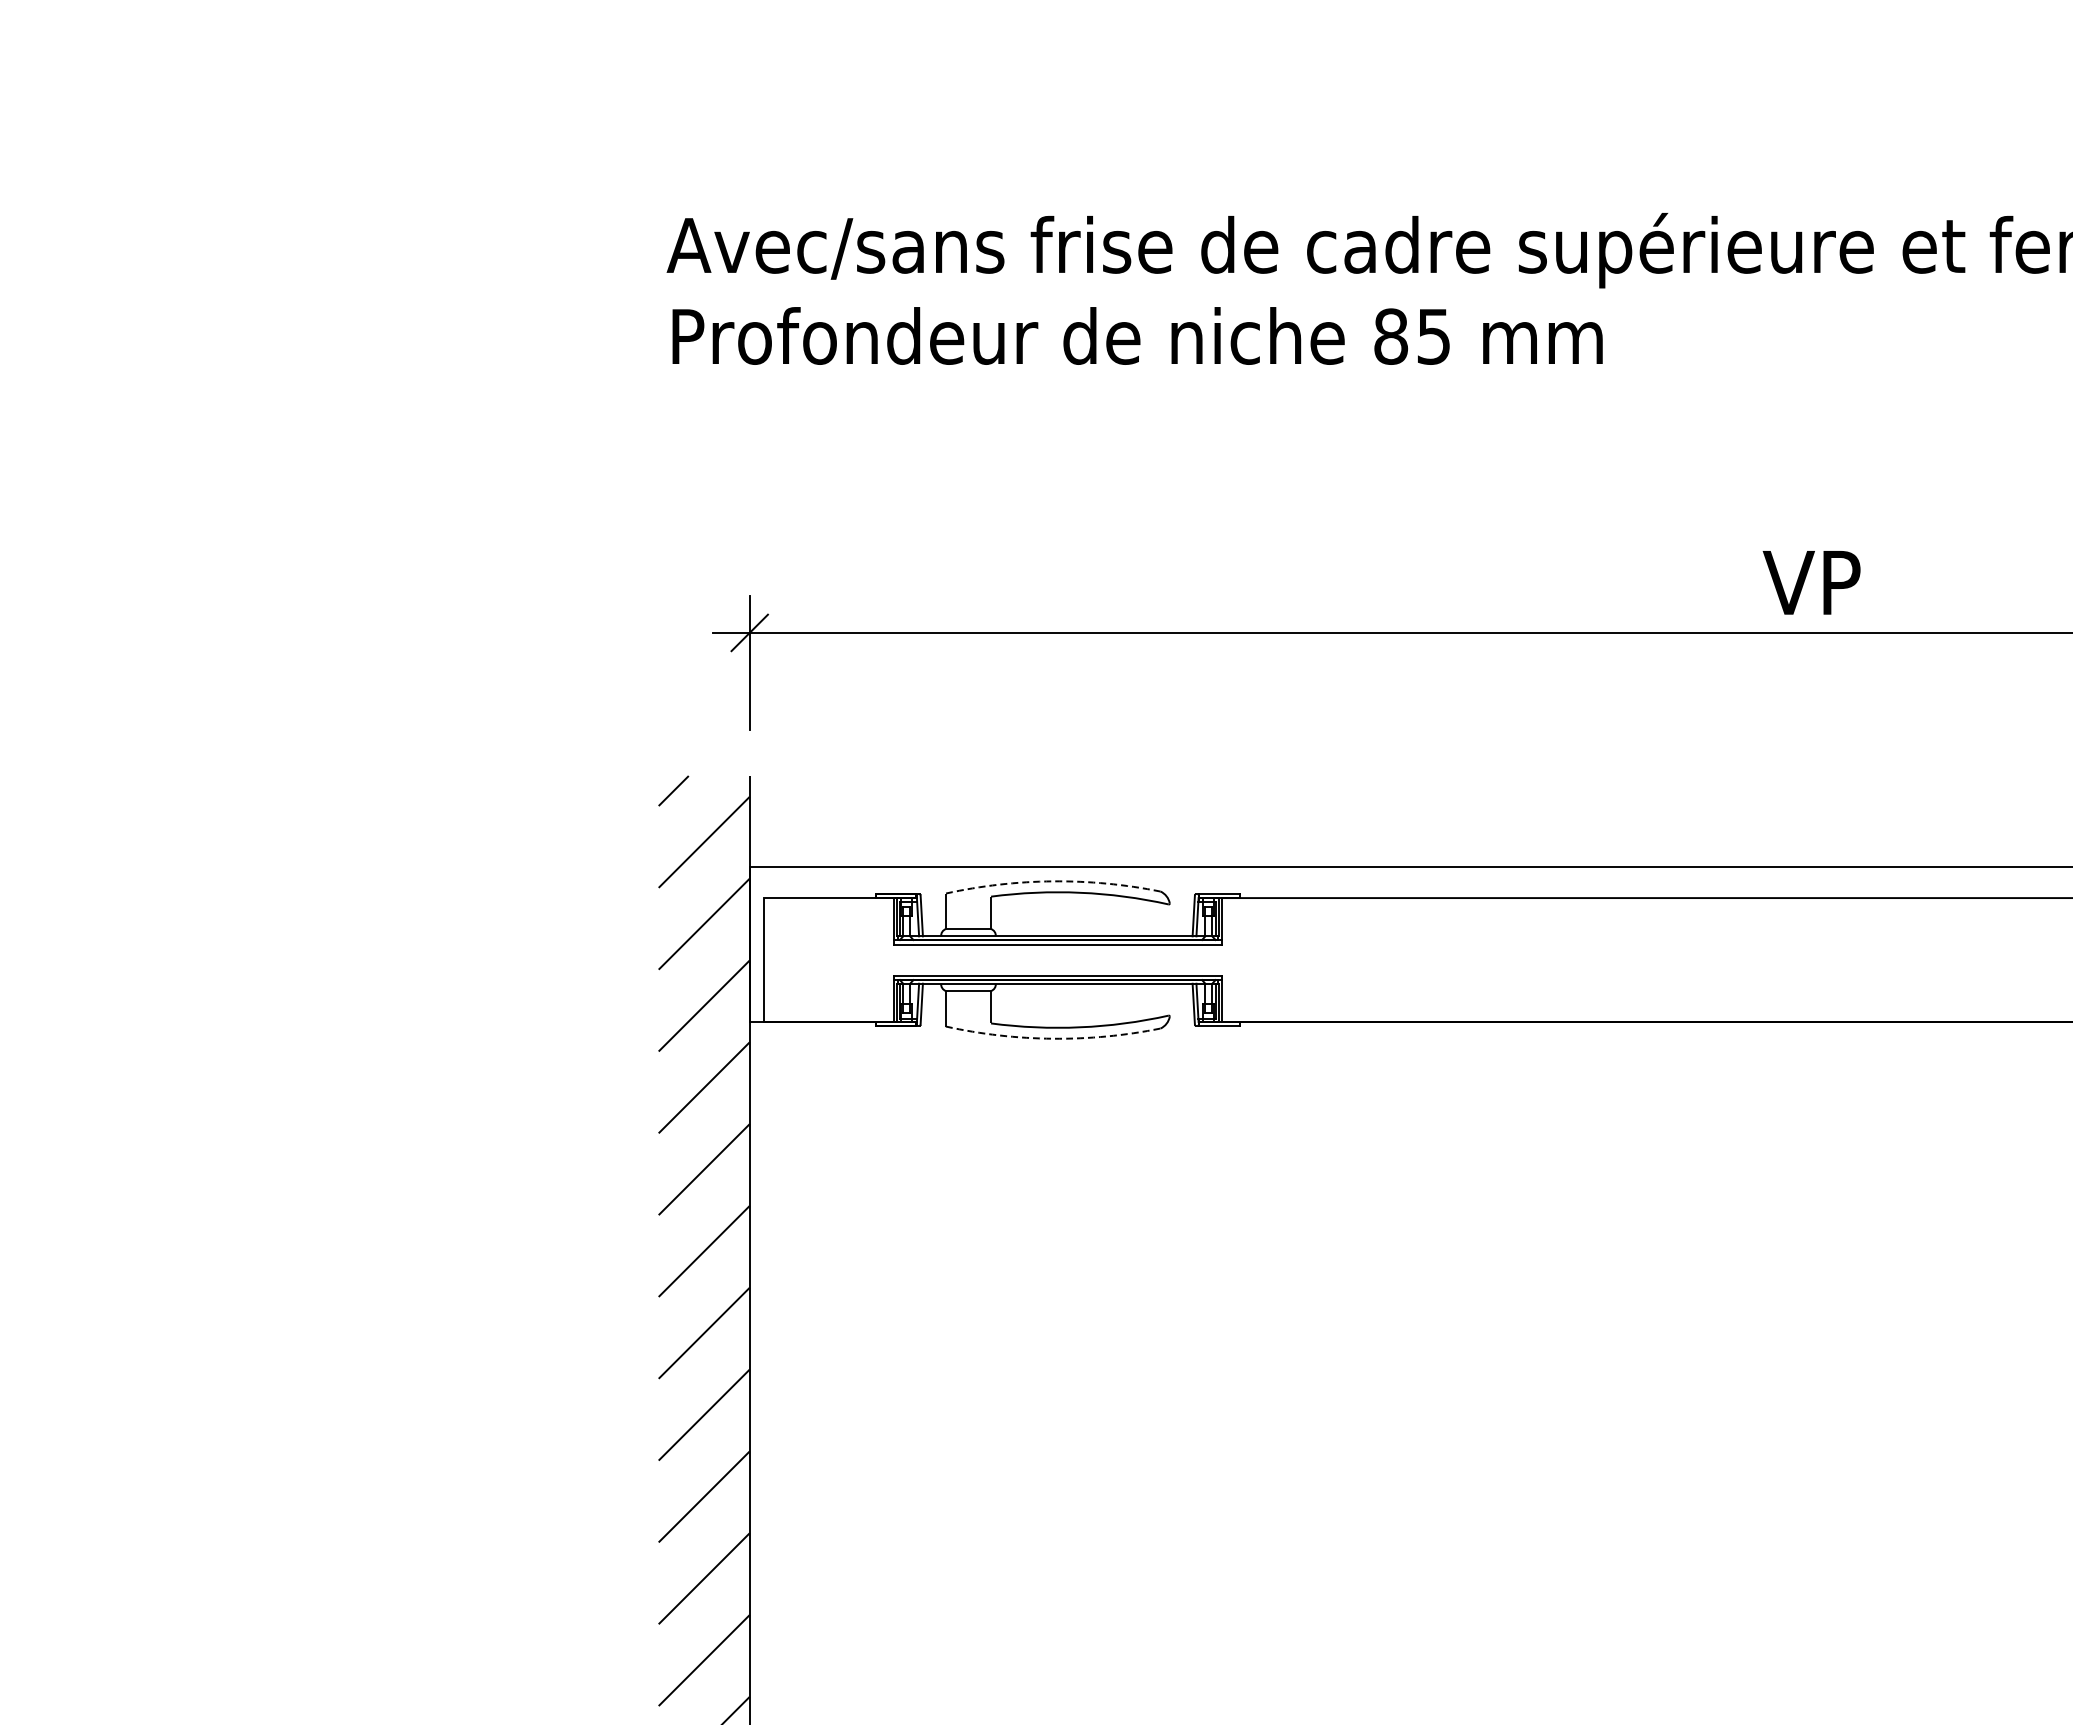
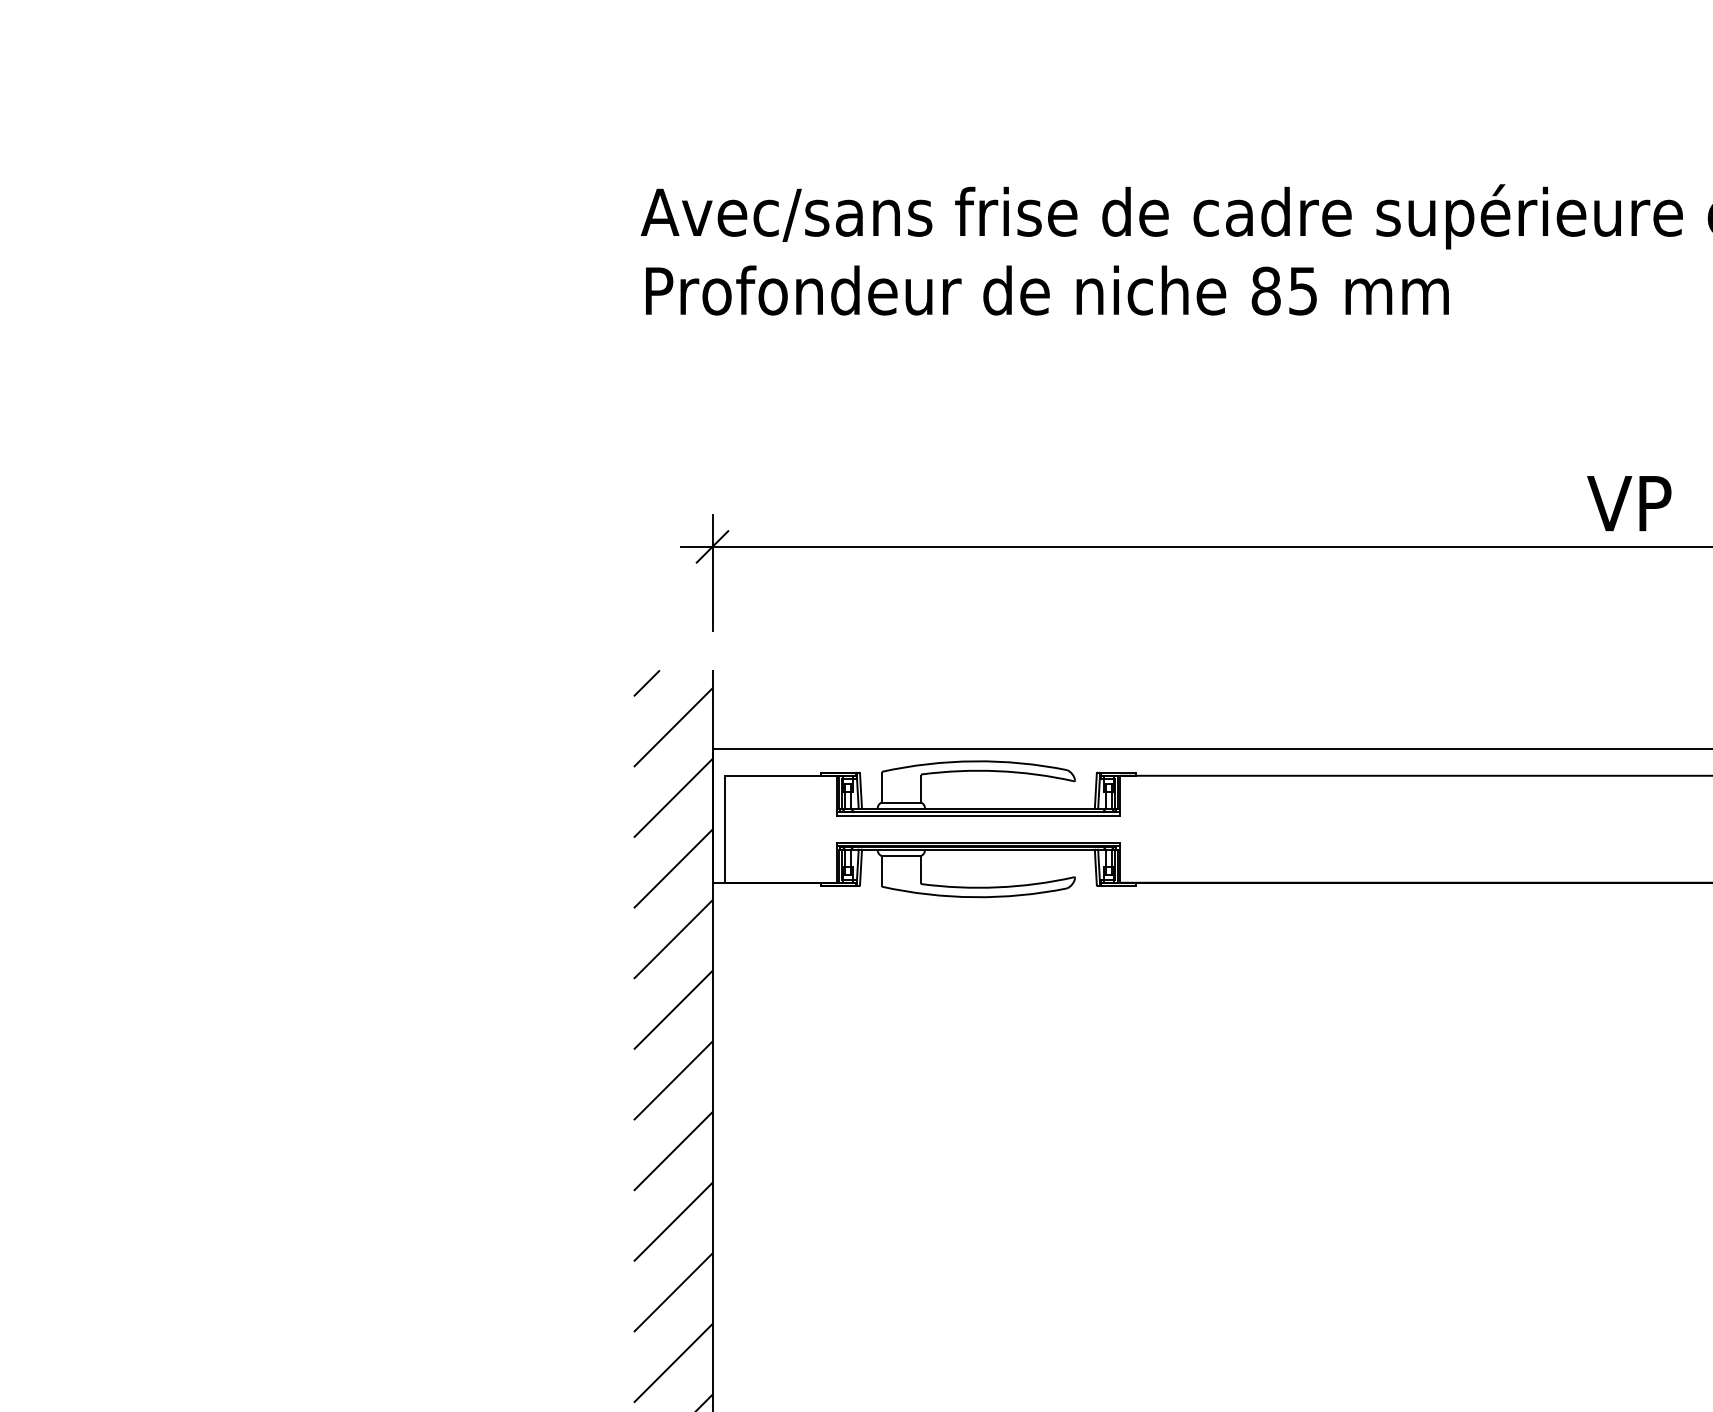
arc: (1053, 881) -> (974, 761), dashed -> solid
arc: (1053, 1038) -> (974, 897), dashed -> solid

